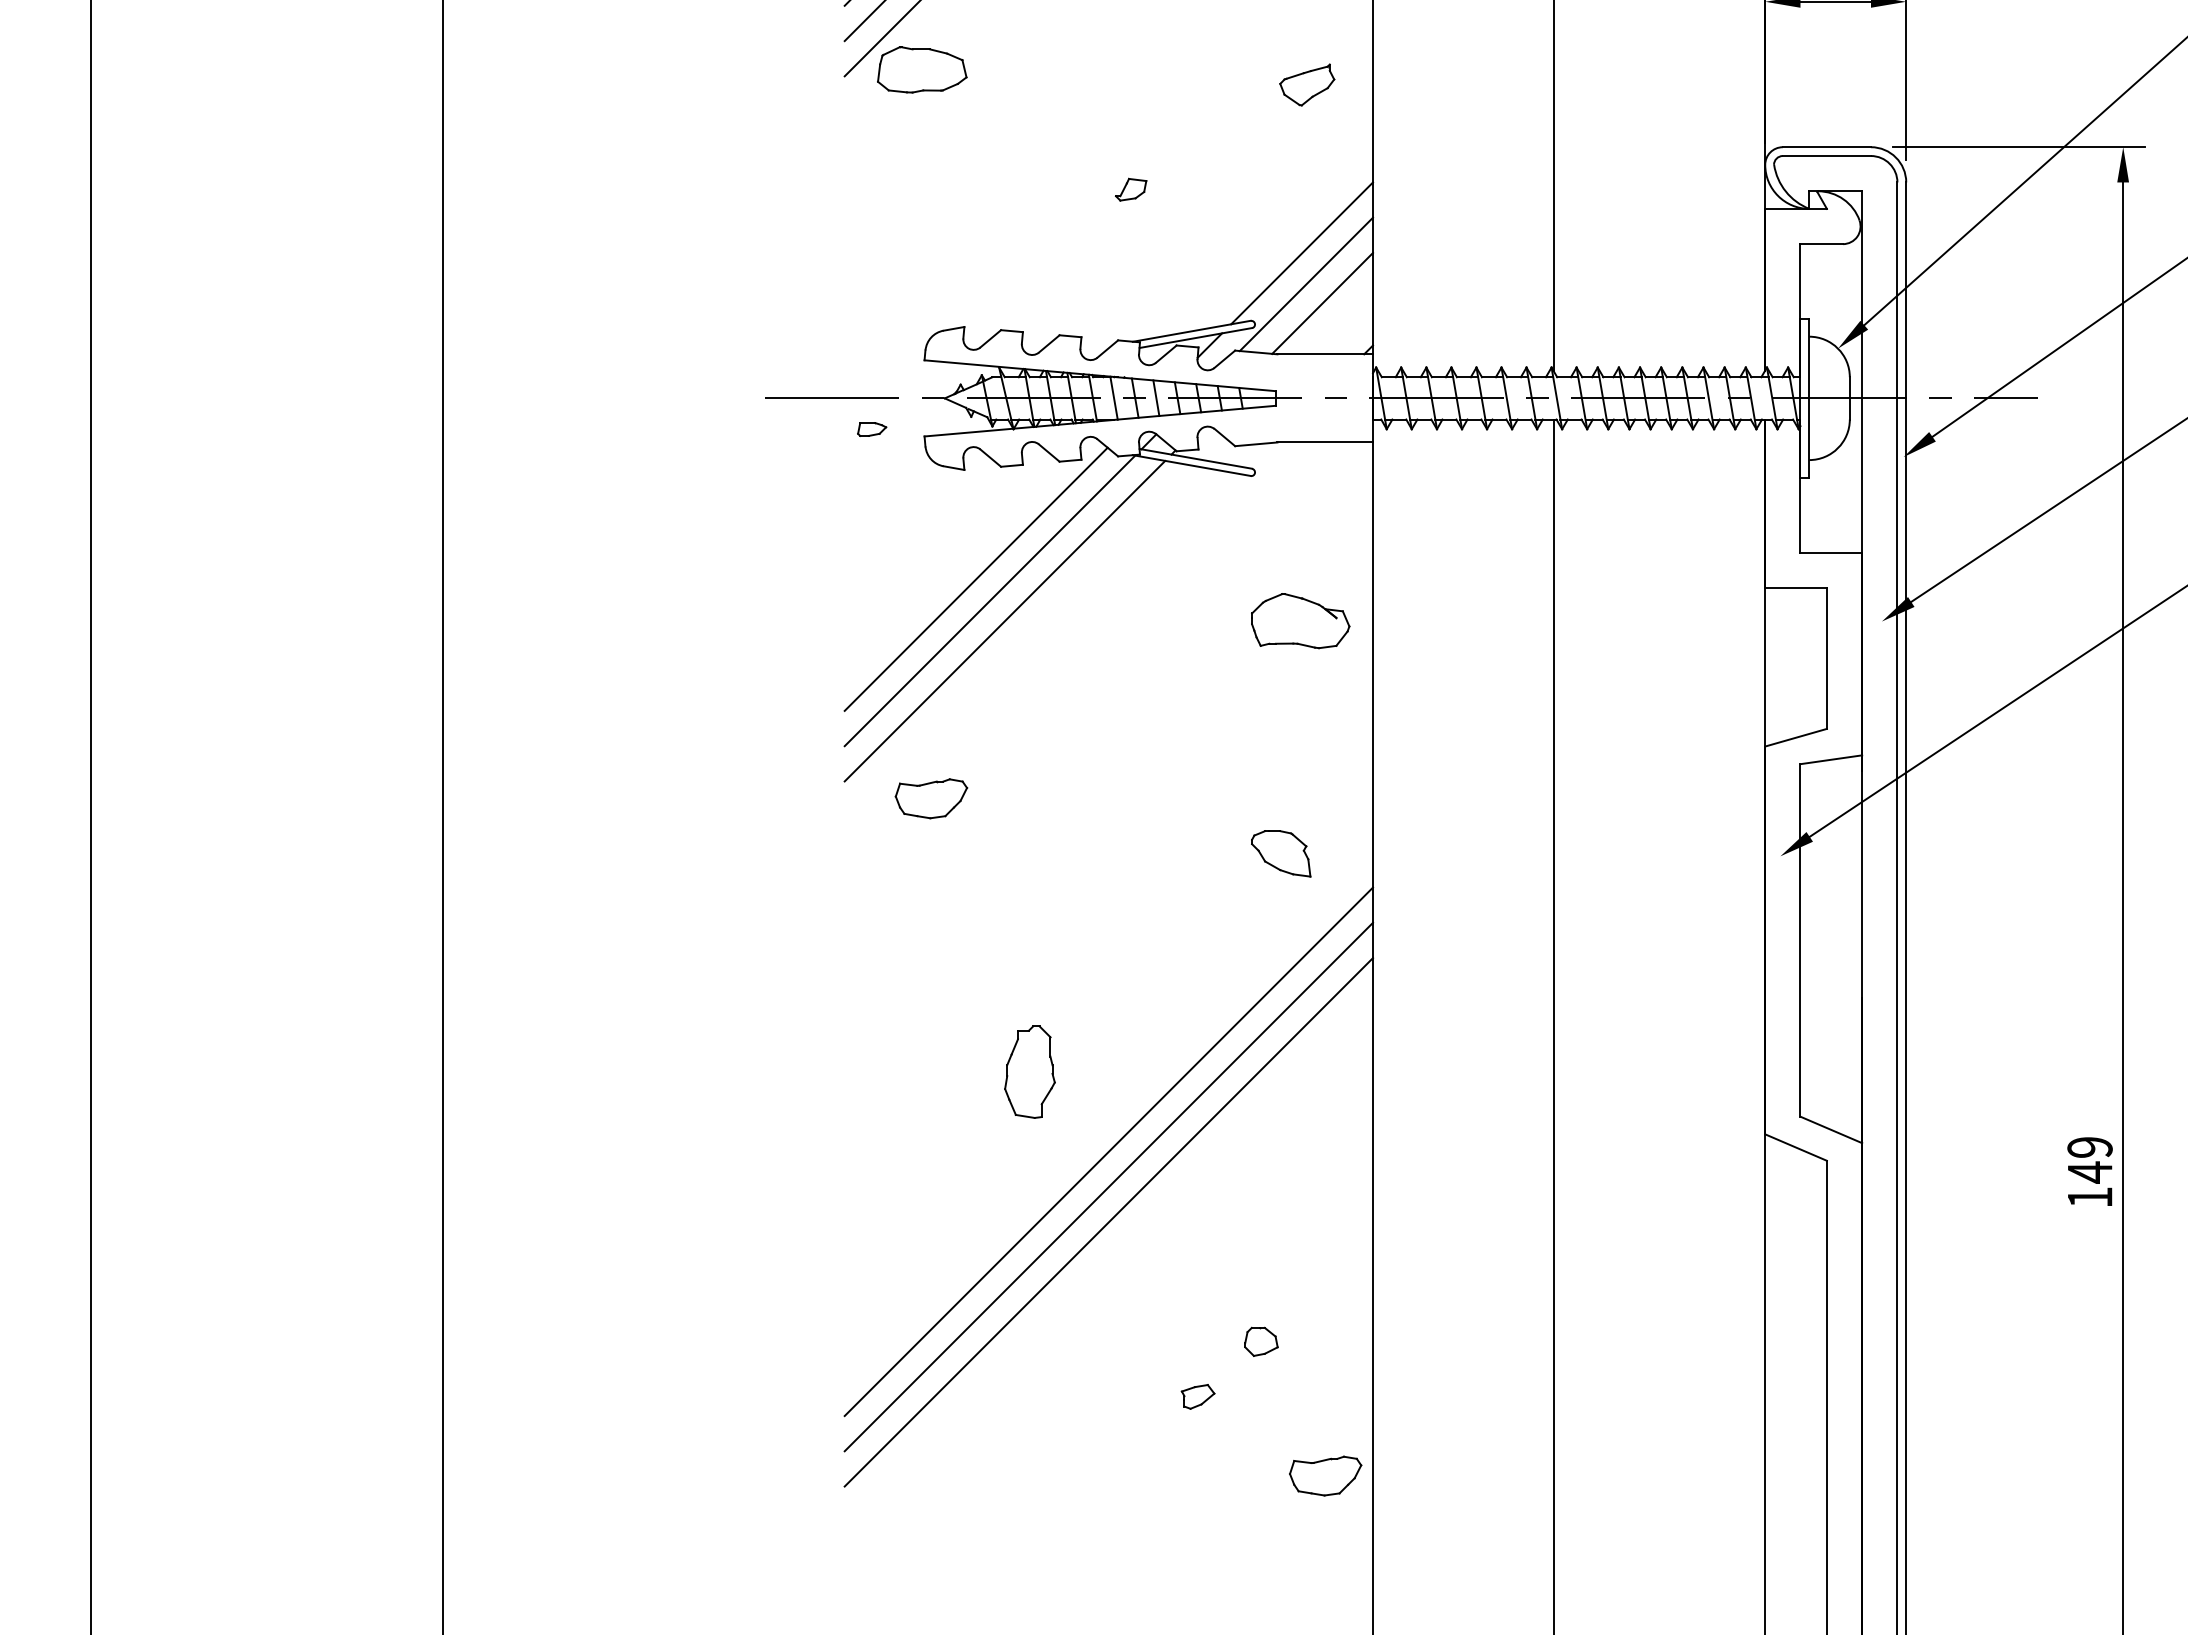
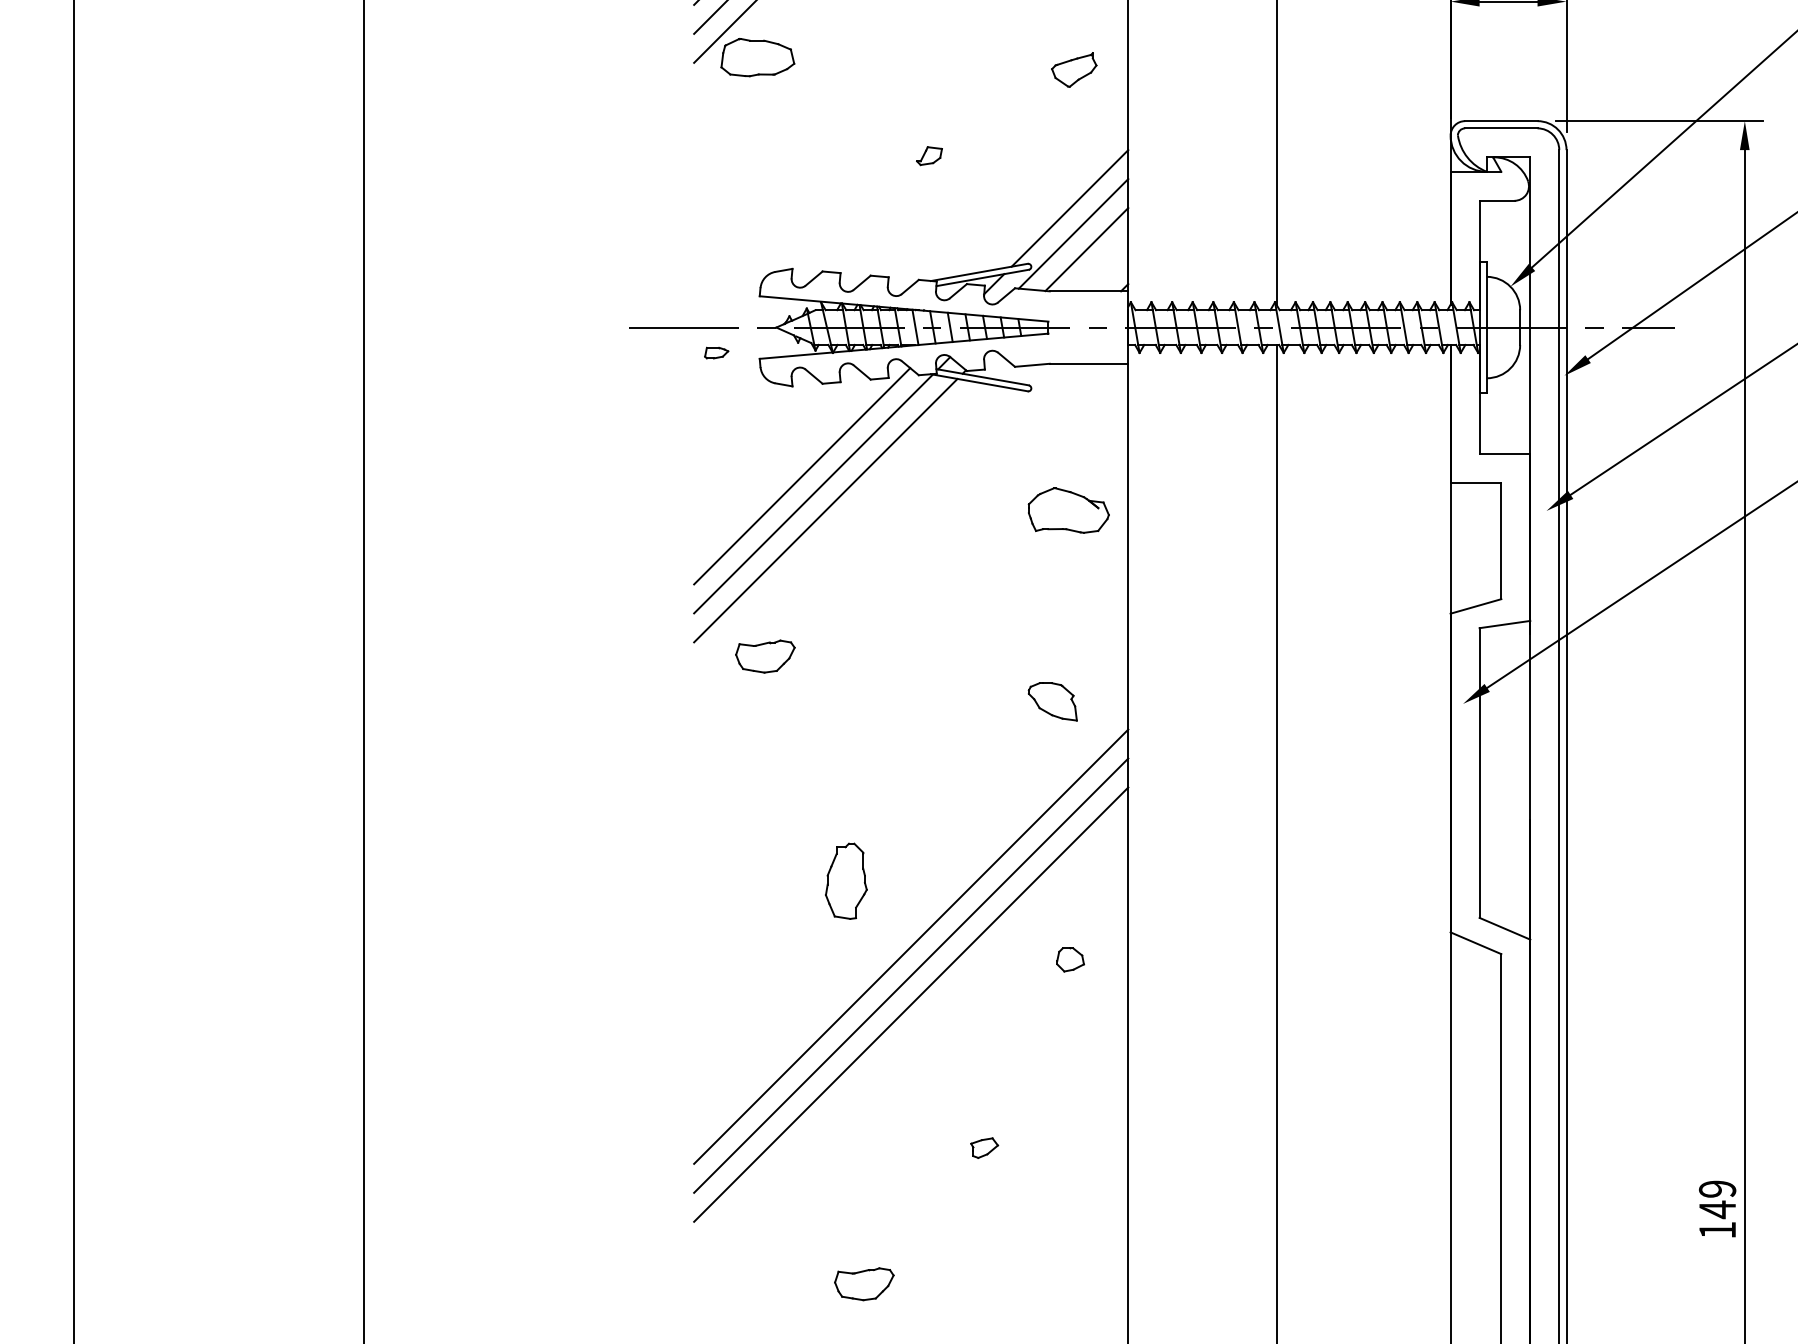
text: (2089, 1170) -> (1717, 1208), moved
part: (1261, 1341) -> (1070, 959), moved
part: (1325, 1476) -> (864, 1284), moved

